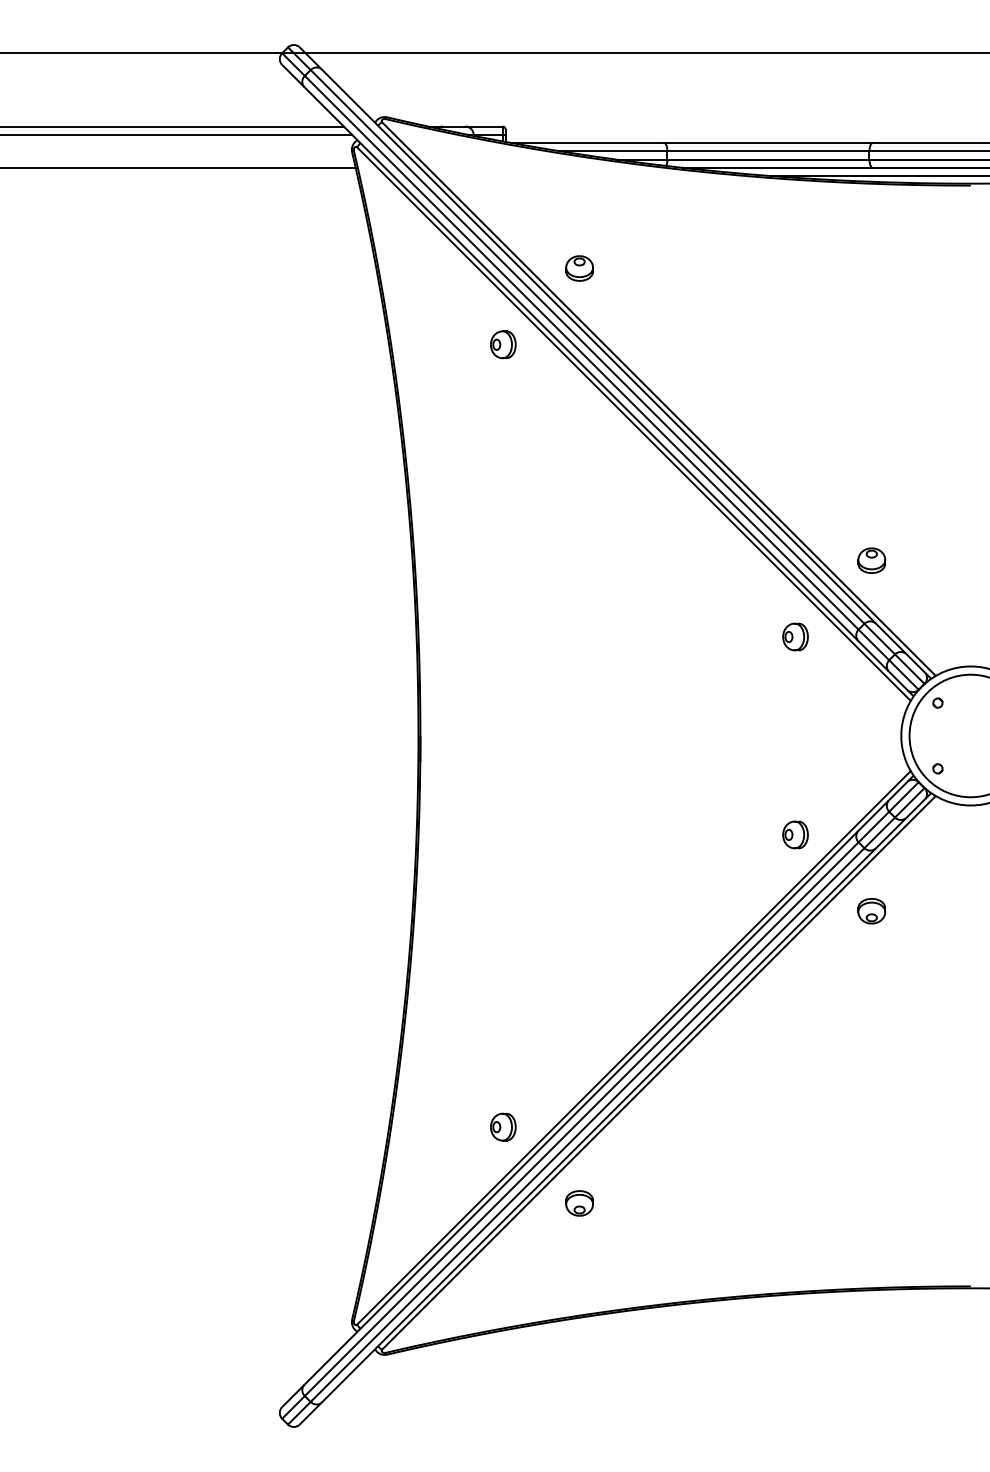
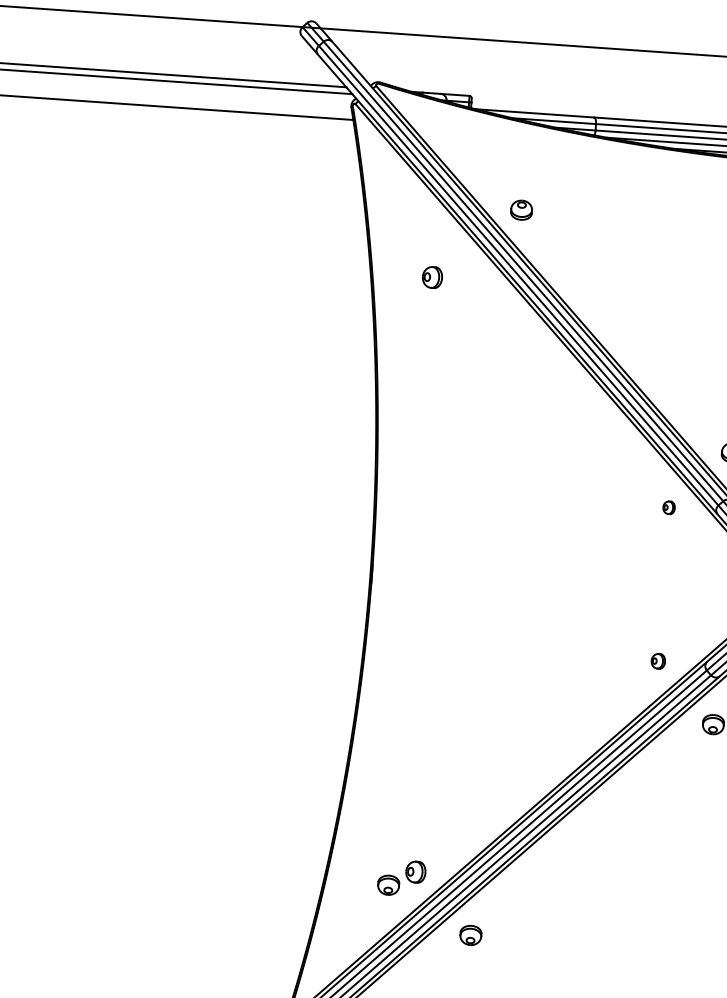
part: (503, 344) -> (432, 277), moved
part: (795, 636) -> (669, 507), size x0.6
part: (795, 834) -> (658, 660), size x0.7
part: (469, 1146) -> (388, 885), added

